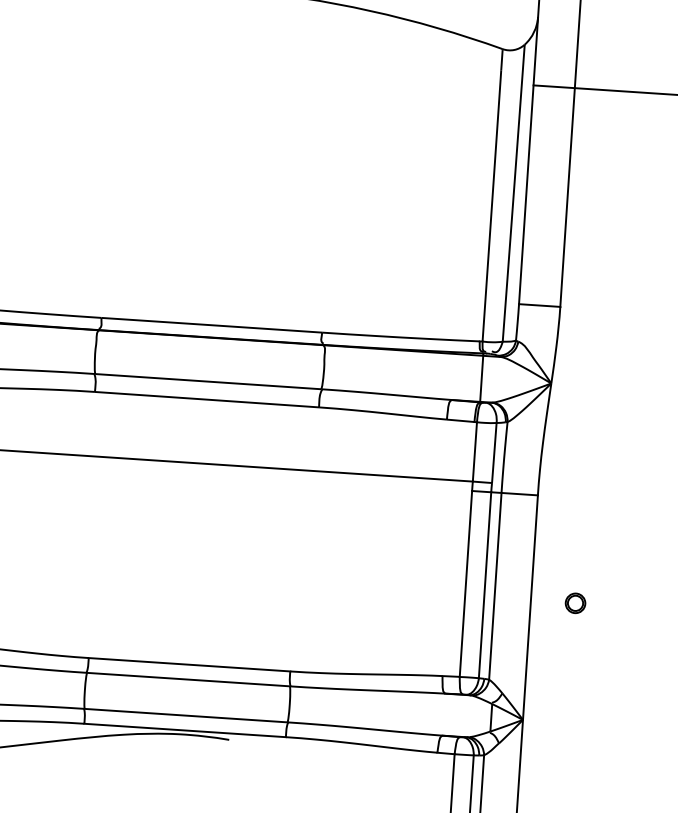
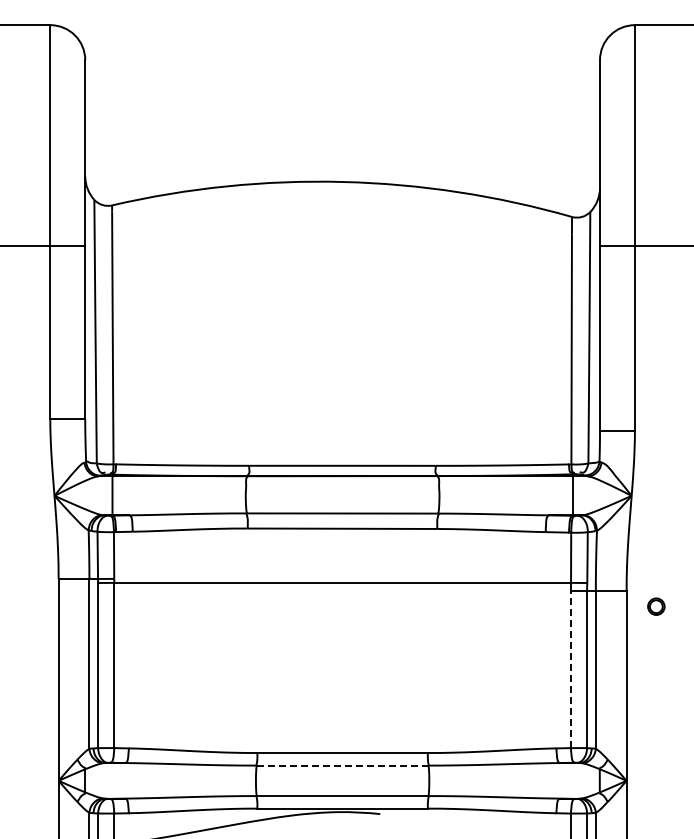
line: (465, 583) -> (570, 669), solid -> dashed
circle: (575, 603) -> (656, 606), moved
line: (188, 679) -> (342, 765), solid -> dashed

